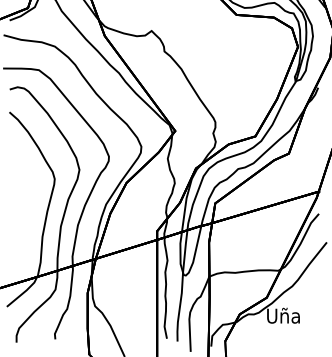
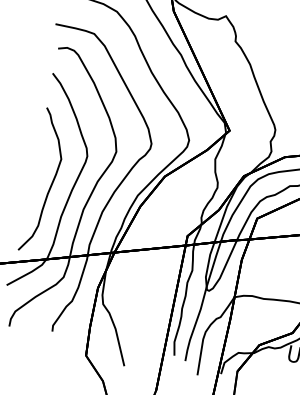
curve: (27, 209) -> (50, 183), added

